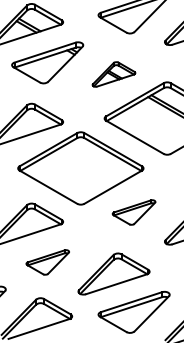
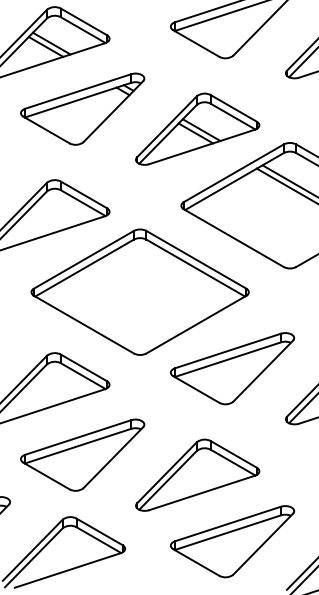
part: (113, 74) -> (196, 129), size x1.67
part: (133, 212) -> (231, 368), size x1.67
part: (47, 262) -> (82, 455), size x1.67

